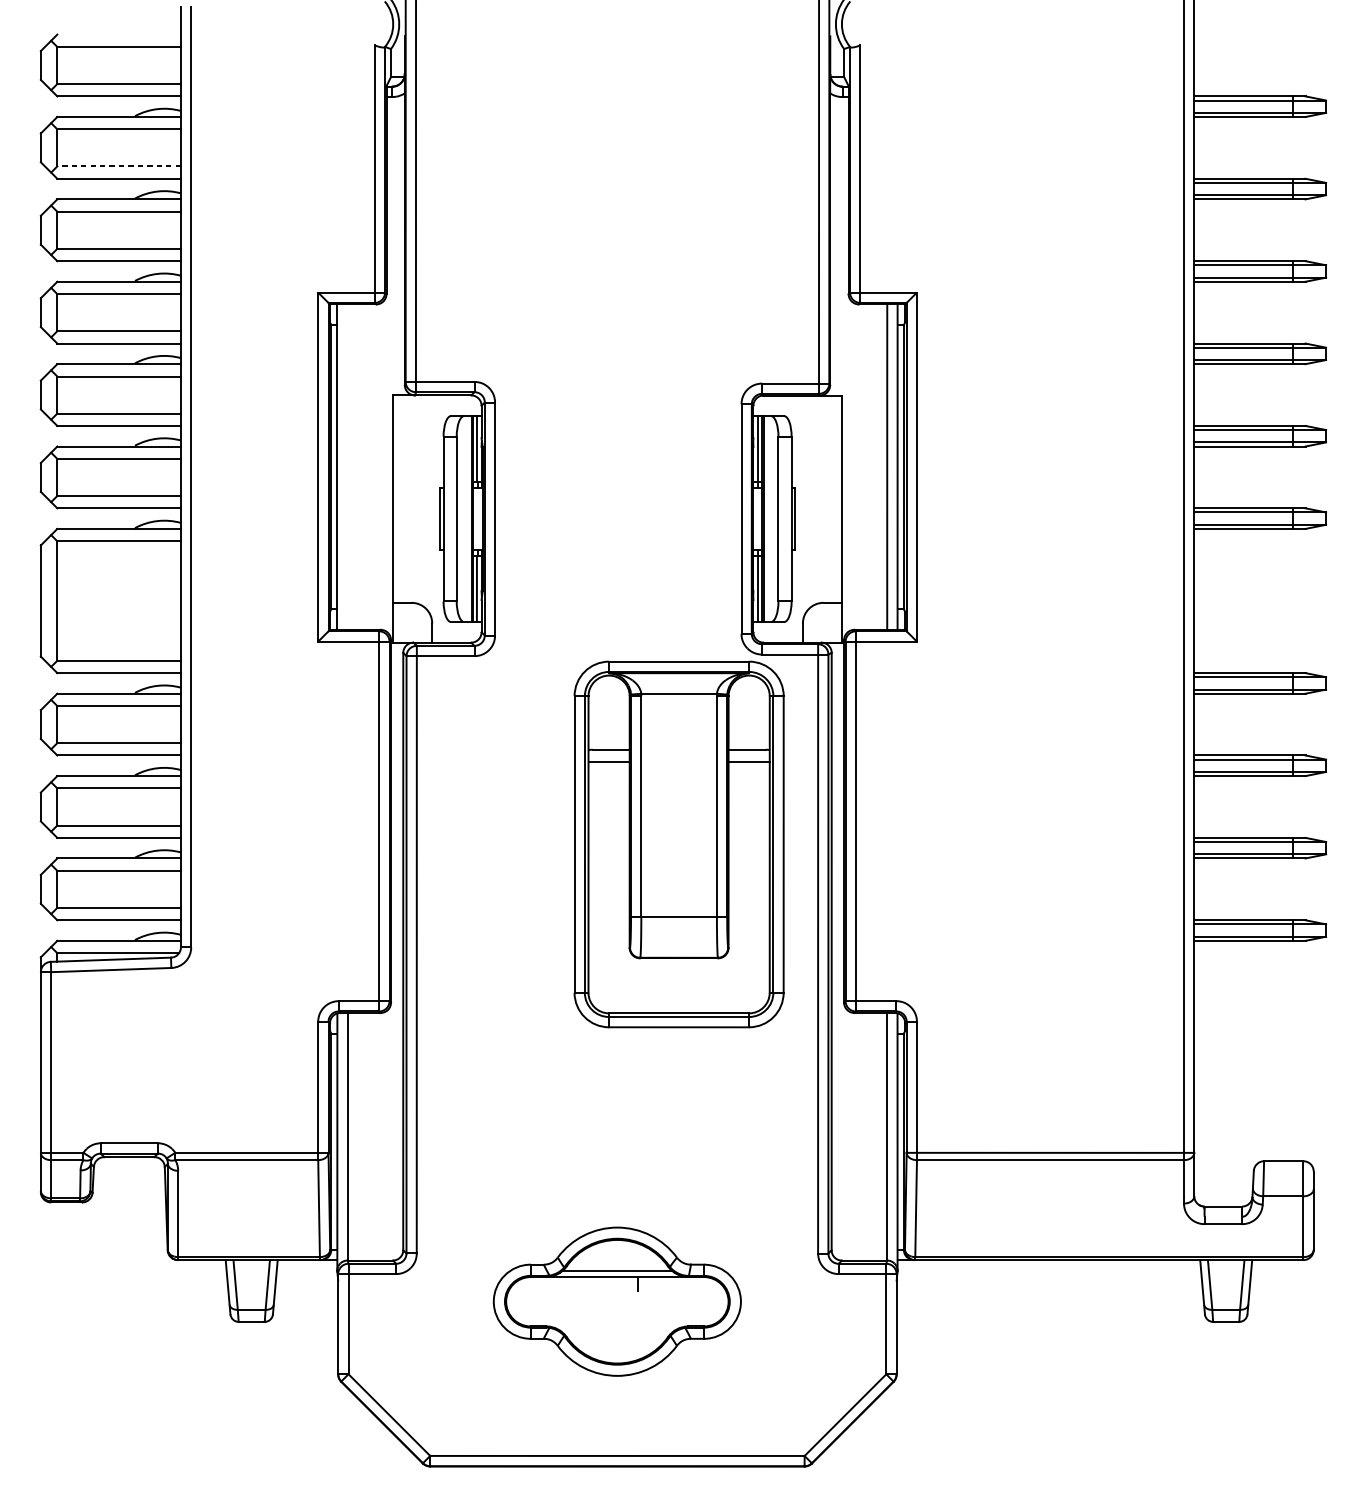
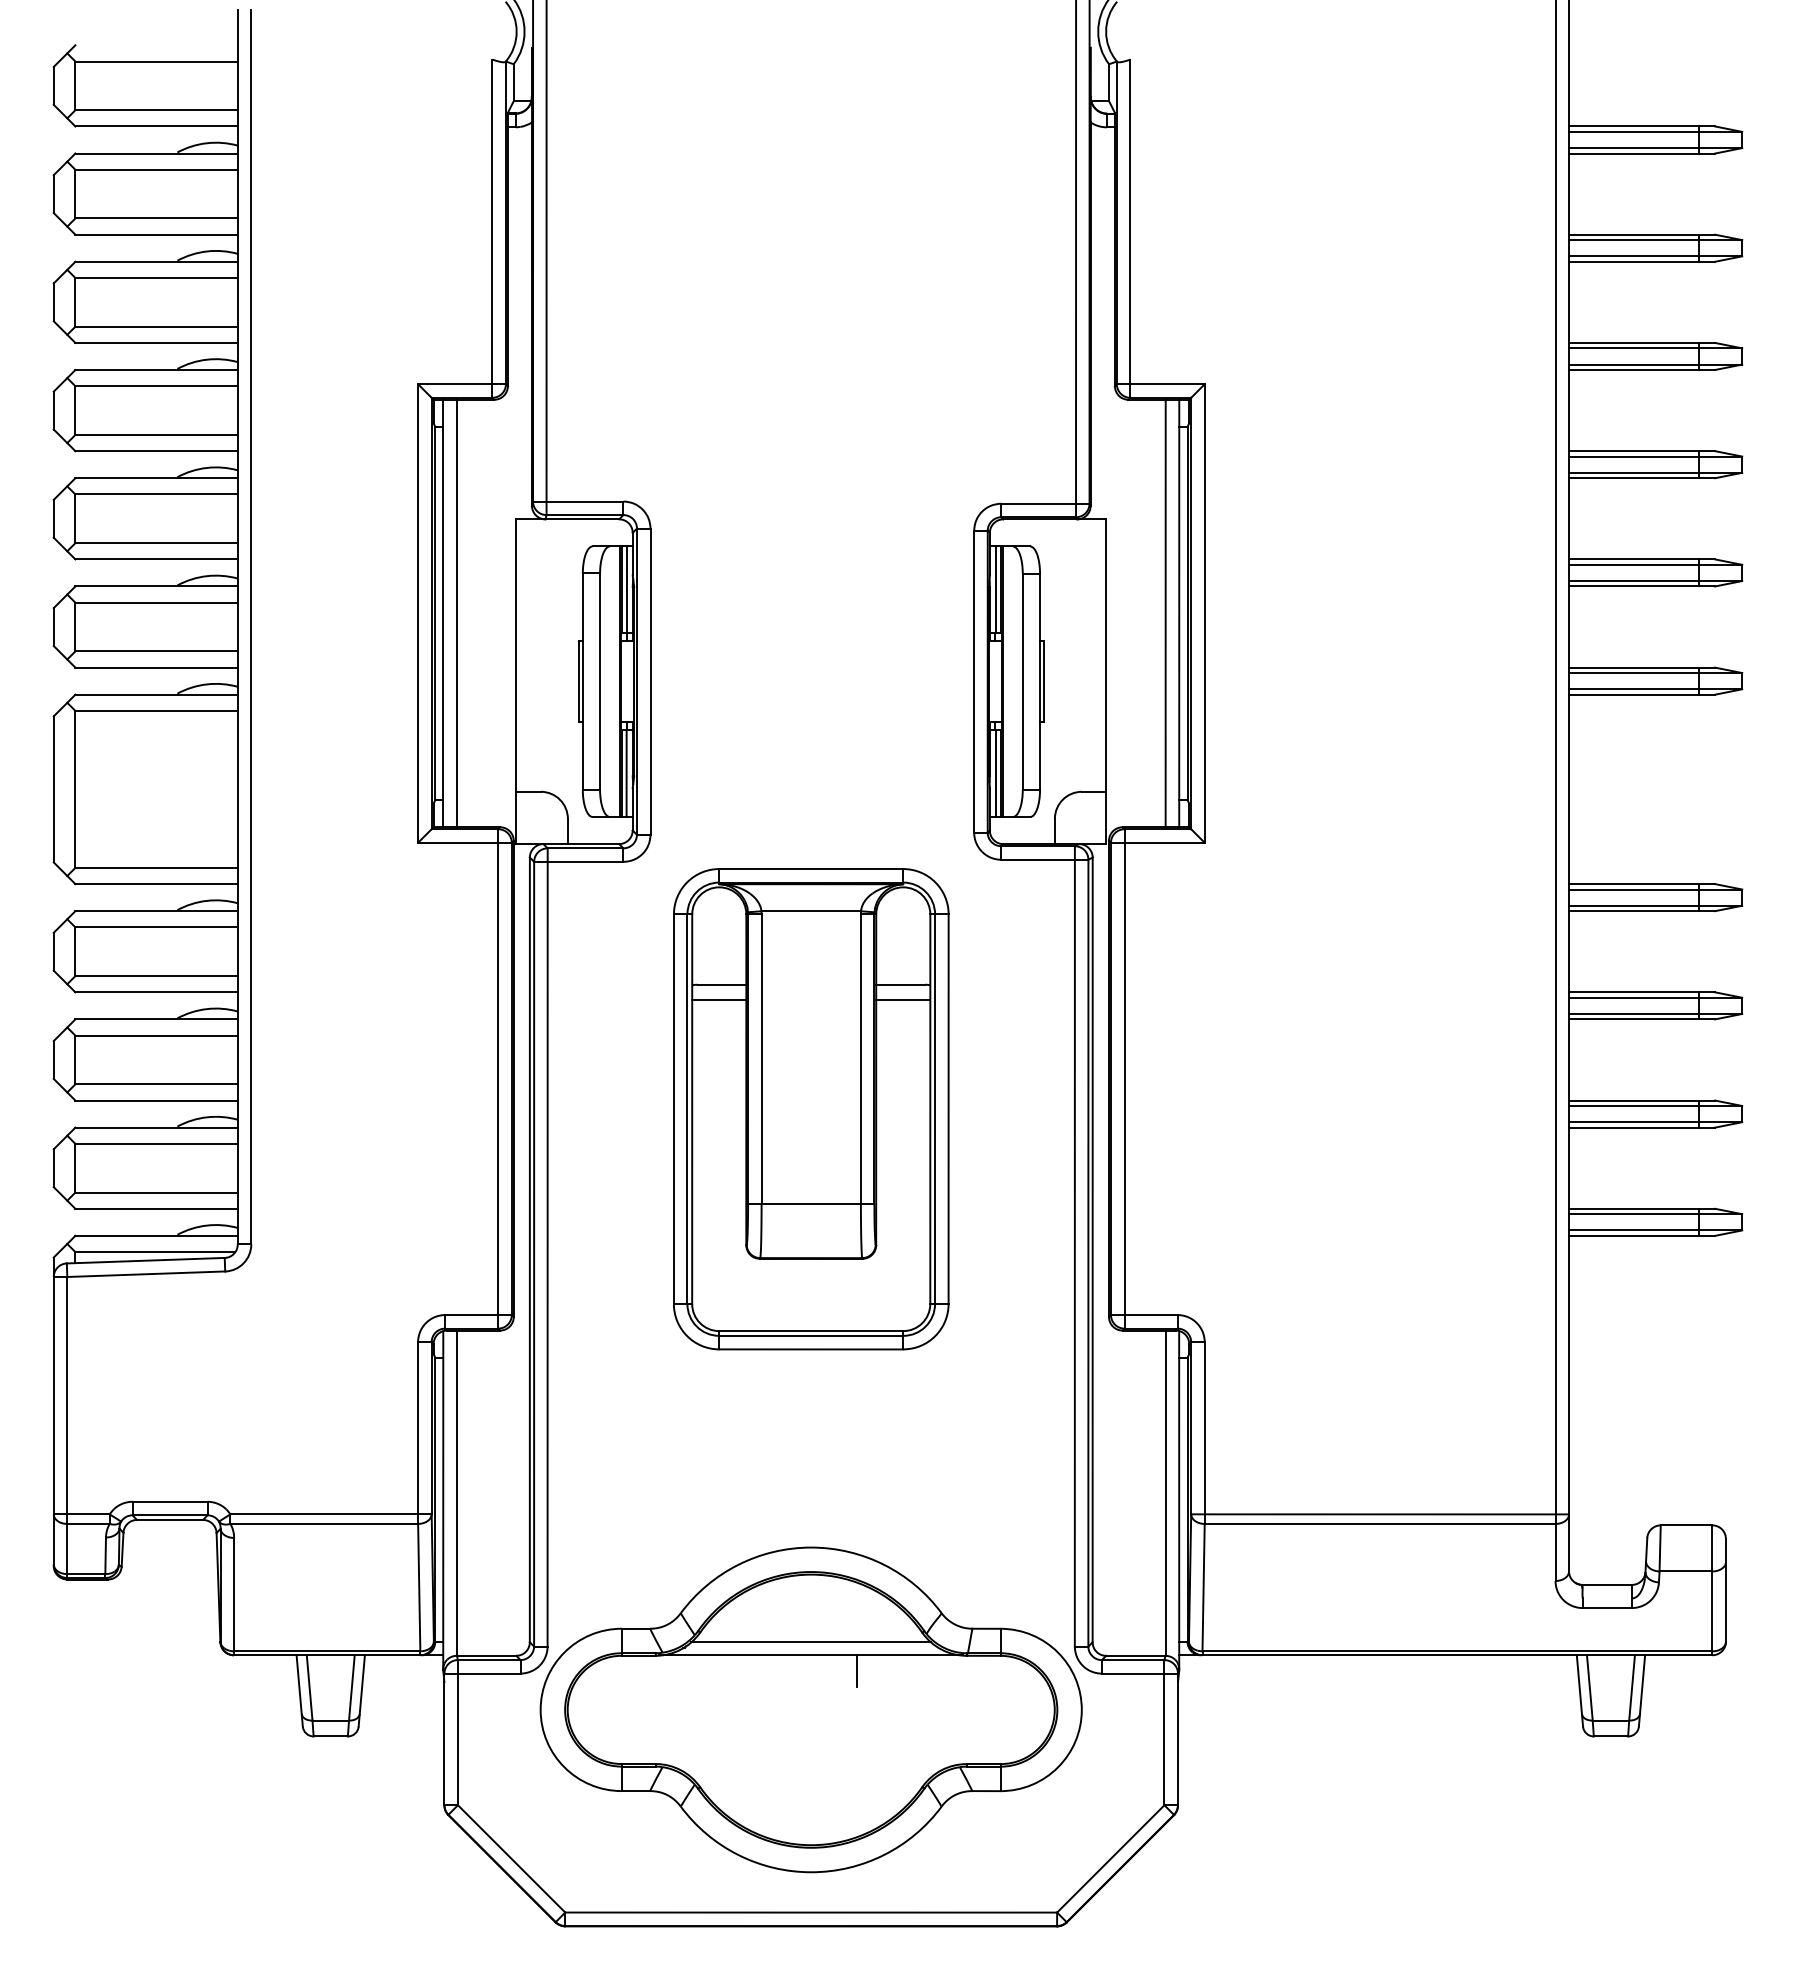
line: (119, 166) -> (156, 218), dashed -> solid
line: (347, 467) -> (456, 613), added
part: (679, 844) -> (811, 1109), moved
part: (616, 1301) -> (810, 1709), size x1.67

